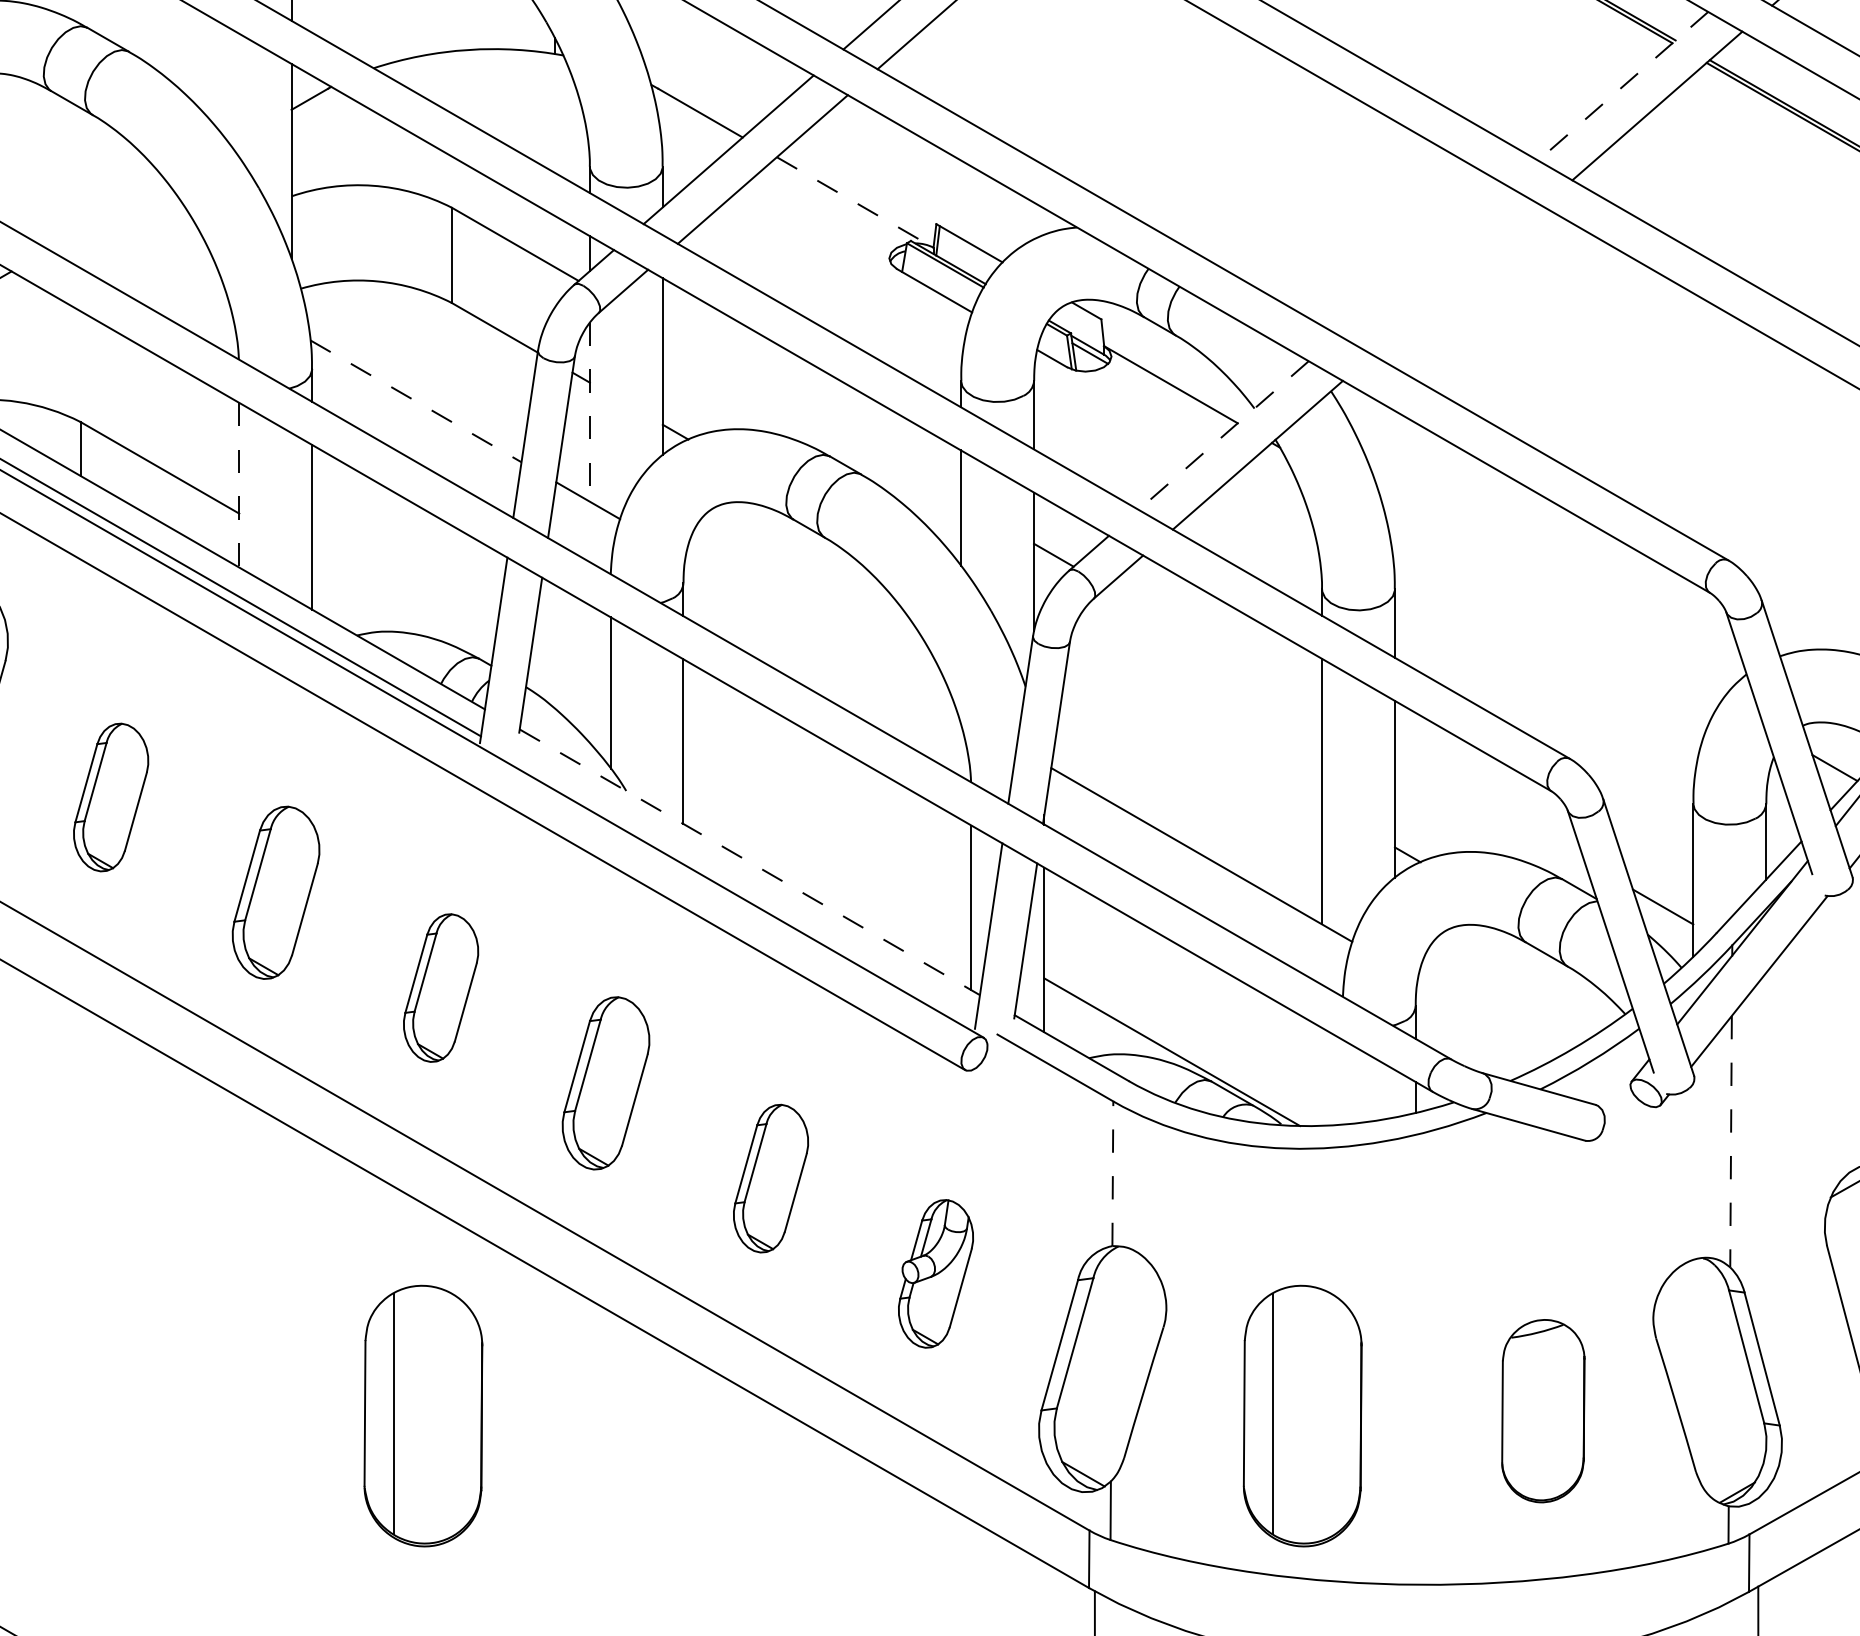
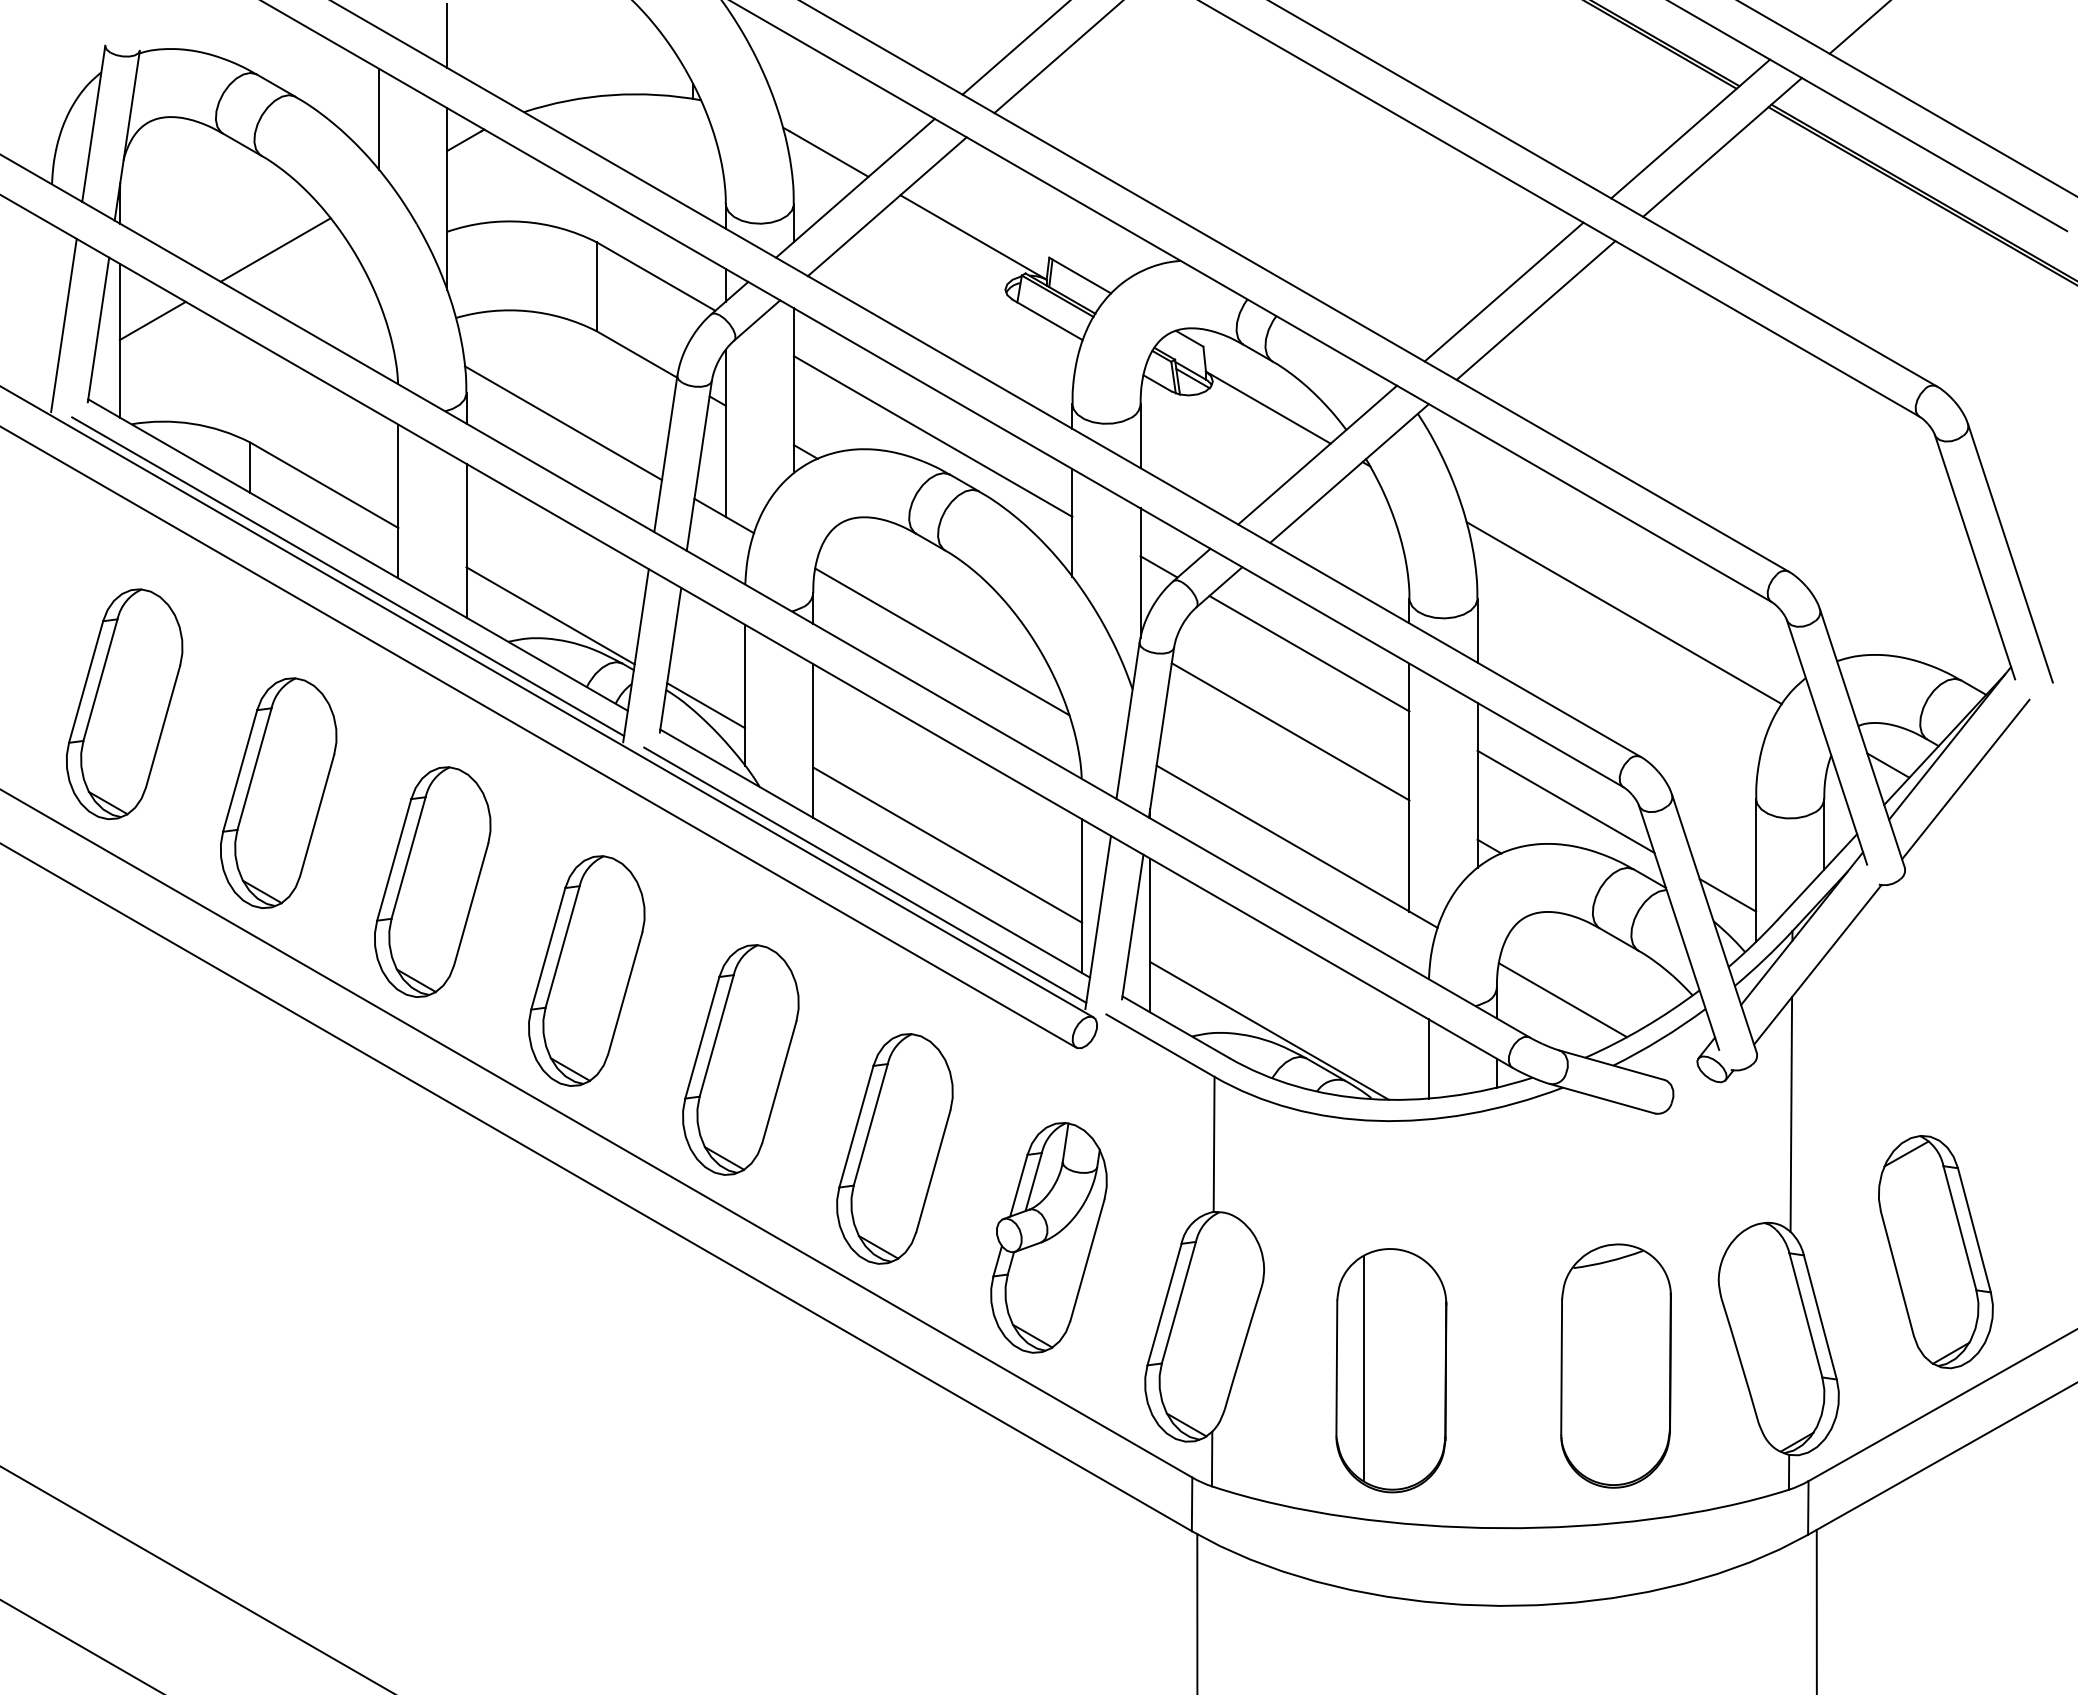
line: (218, 75) -> (379, 118), added
line: (1623, 86) -> (1690, 129), dashed -> solid
line: (855, 202) -> (973, 237), dashed -> solid
line: (107, 215) -> (275, 249), added
line: (1422, 260) -> (1503, 291), added
line: (1457, 280) -> (1535, 310), added
line: (416, 401) -> (563, 423), dashed -> solid
line: (589, 412) -> (725, 433), dashed -> solid
line: (811, 415) -> (932, 436), added
line: (1223, 435) -> (1317, 455), dashed -> solid
line: (239, 485) -> (398, 501), dashed -> solid
line: (1551, 605) -> (1623, 613), added
line: (402, 607) -> (550, 615), added
line: (821, 635) -> (942, 641), added
line: (1215, 648) -> (1309, 653), added
line: (569, 703) -> (706, 705), added
line: (1194, 731) -> (1290, 731), added
part: (110, 796) -> (278, 792), size x1.67
line: (1489, 806) -> (1565, 801), added
line: (827, 852) -> (947, 844), added
line: (750, 862) -> (875, 853), dashed -> solid
line: (739, 884) -> (865, 874), added
part: (275, 892) -> (432, 881), size x1.43
part: (440, 987) -> (586, 970), size x1.67
line: (1485, 1019) -> (1562, 1000), added
line: (1342, 1081) -> (1428, 1058), added
part: (605, 1082) -> (740, 1059), size x1.43
line: (1731, 1141) -> (1791, 1114), dashed -> solid
line: (1113, 1173) -> (1214, 1144), dashed -> solid
part: (770, 1178) -> (894, 1148), size x1.67
part: (935, 1273) -> (1048, 1237), size x1.67
part: (1542, 1410) -> (1615, 1365), size x1.43
part: (423, 1415) -> (570, 1370), removed

